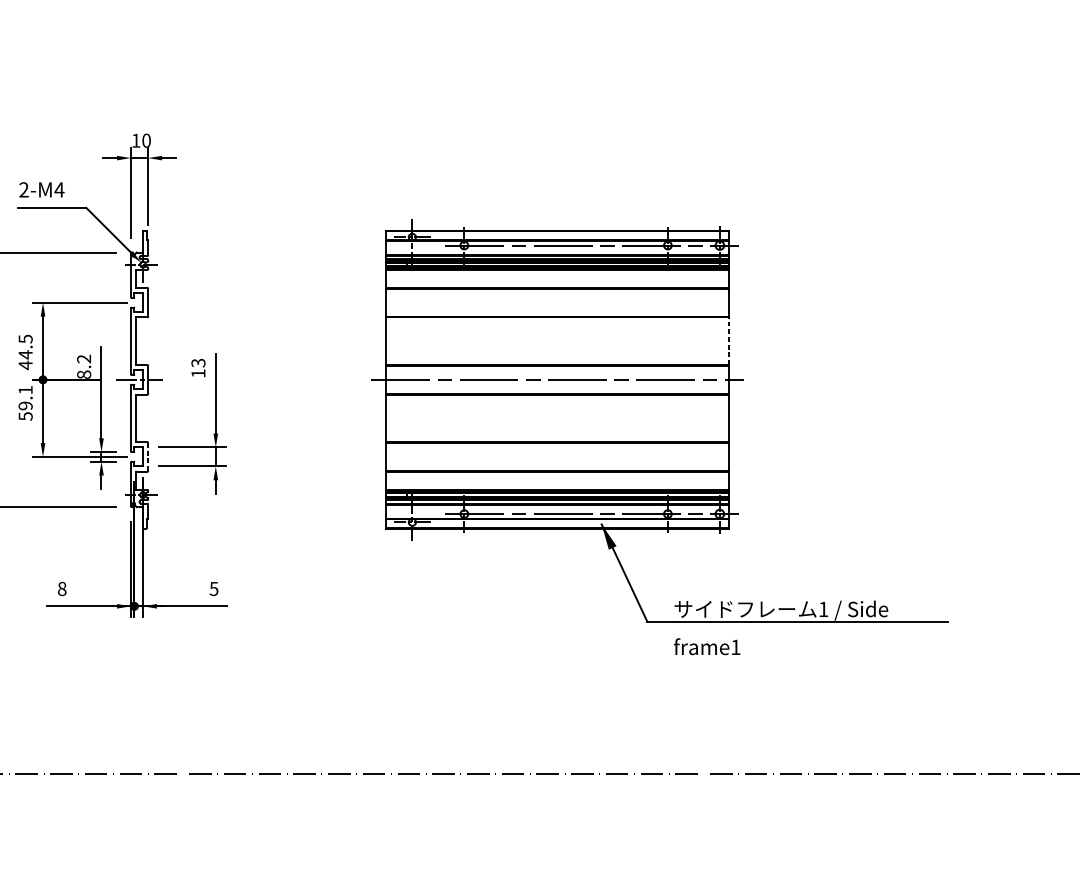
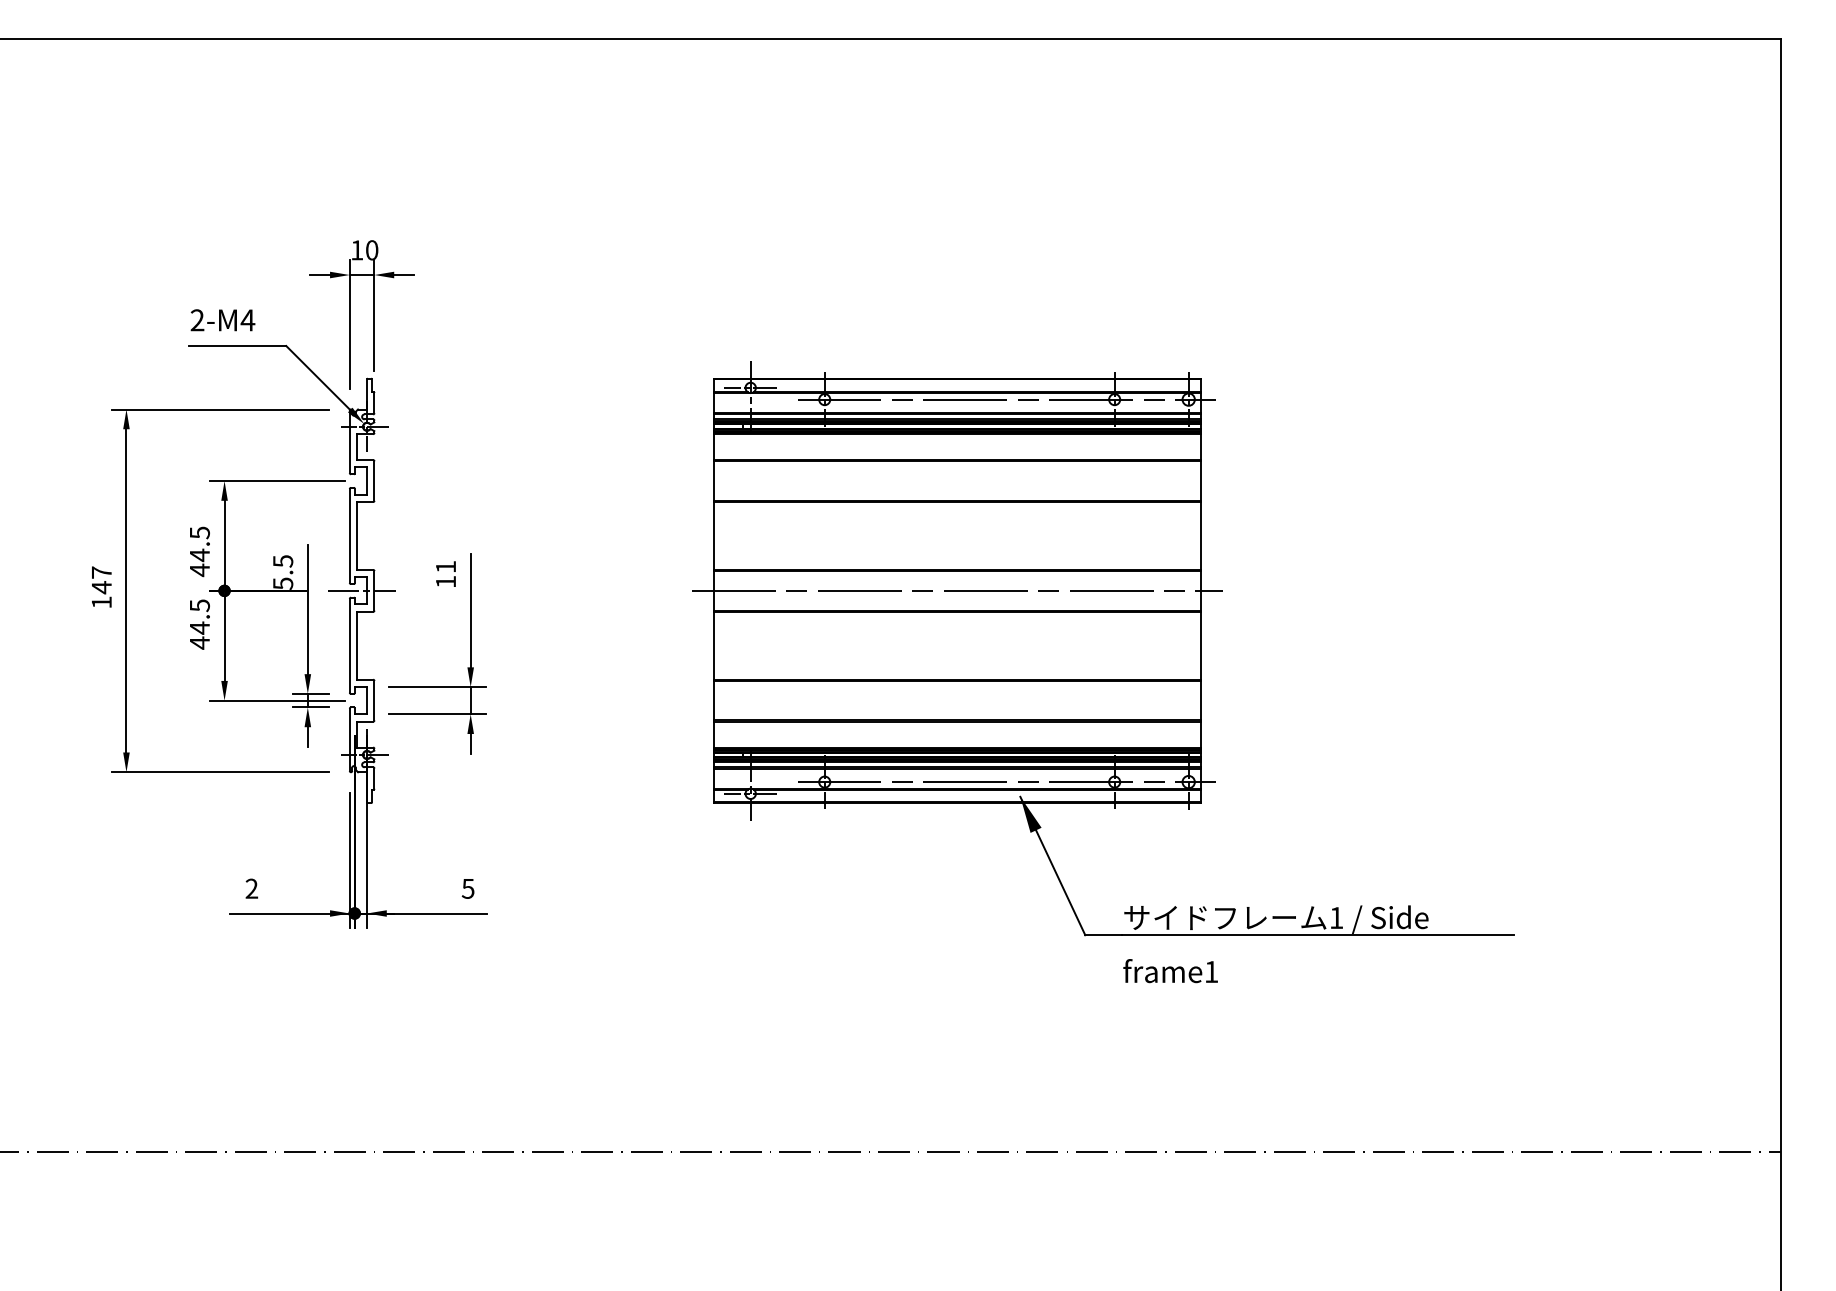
line: (728, 340) -> (1201, 535), dashed -> solid
text: (198, 363) -> (445, 567), 13 -> 11
text: (84, 366) -> (283, 572), 8.2 -> 5.5
text: (25, 403) -> (199, 624), 59.1 -> 44.5
line: (148, 456) -> (374, 700), dashed -> solid
text: (61, 588) -> (251, 888), 8 -> 2

